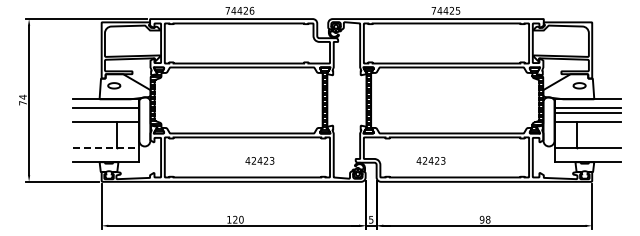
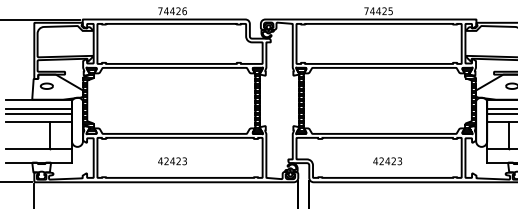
line: (106, 113) -> (39, 113), added
line: (106, 148) -> (39, 148), dashed -> solid
text: (259, 160) -> (172, 160), moved
text: (430, 160) -> (387, 160), moved

